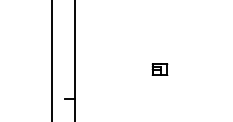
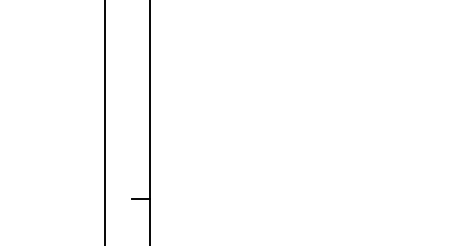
part: (159, 69) -> (321, 140), removed

